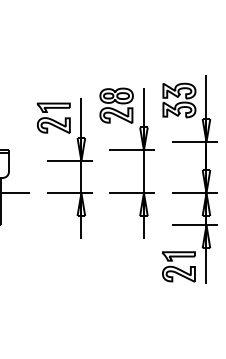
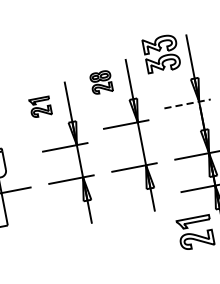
part: (179, 100) -> (161, 54), moved
part: (116, 105) -> (101, 82), size x0.6
part: (53, 117) -> (40, 106), size x0.6
line: (194, 142) -> (187, 104), solid -> dashed

